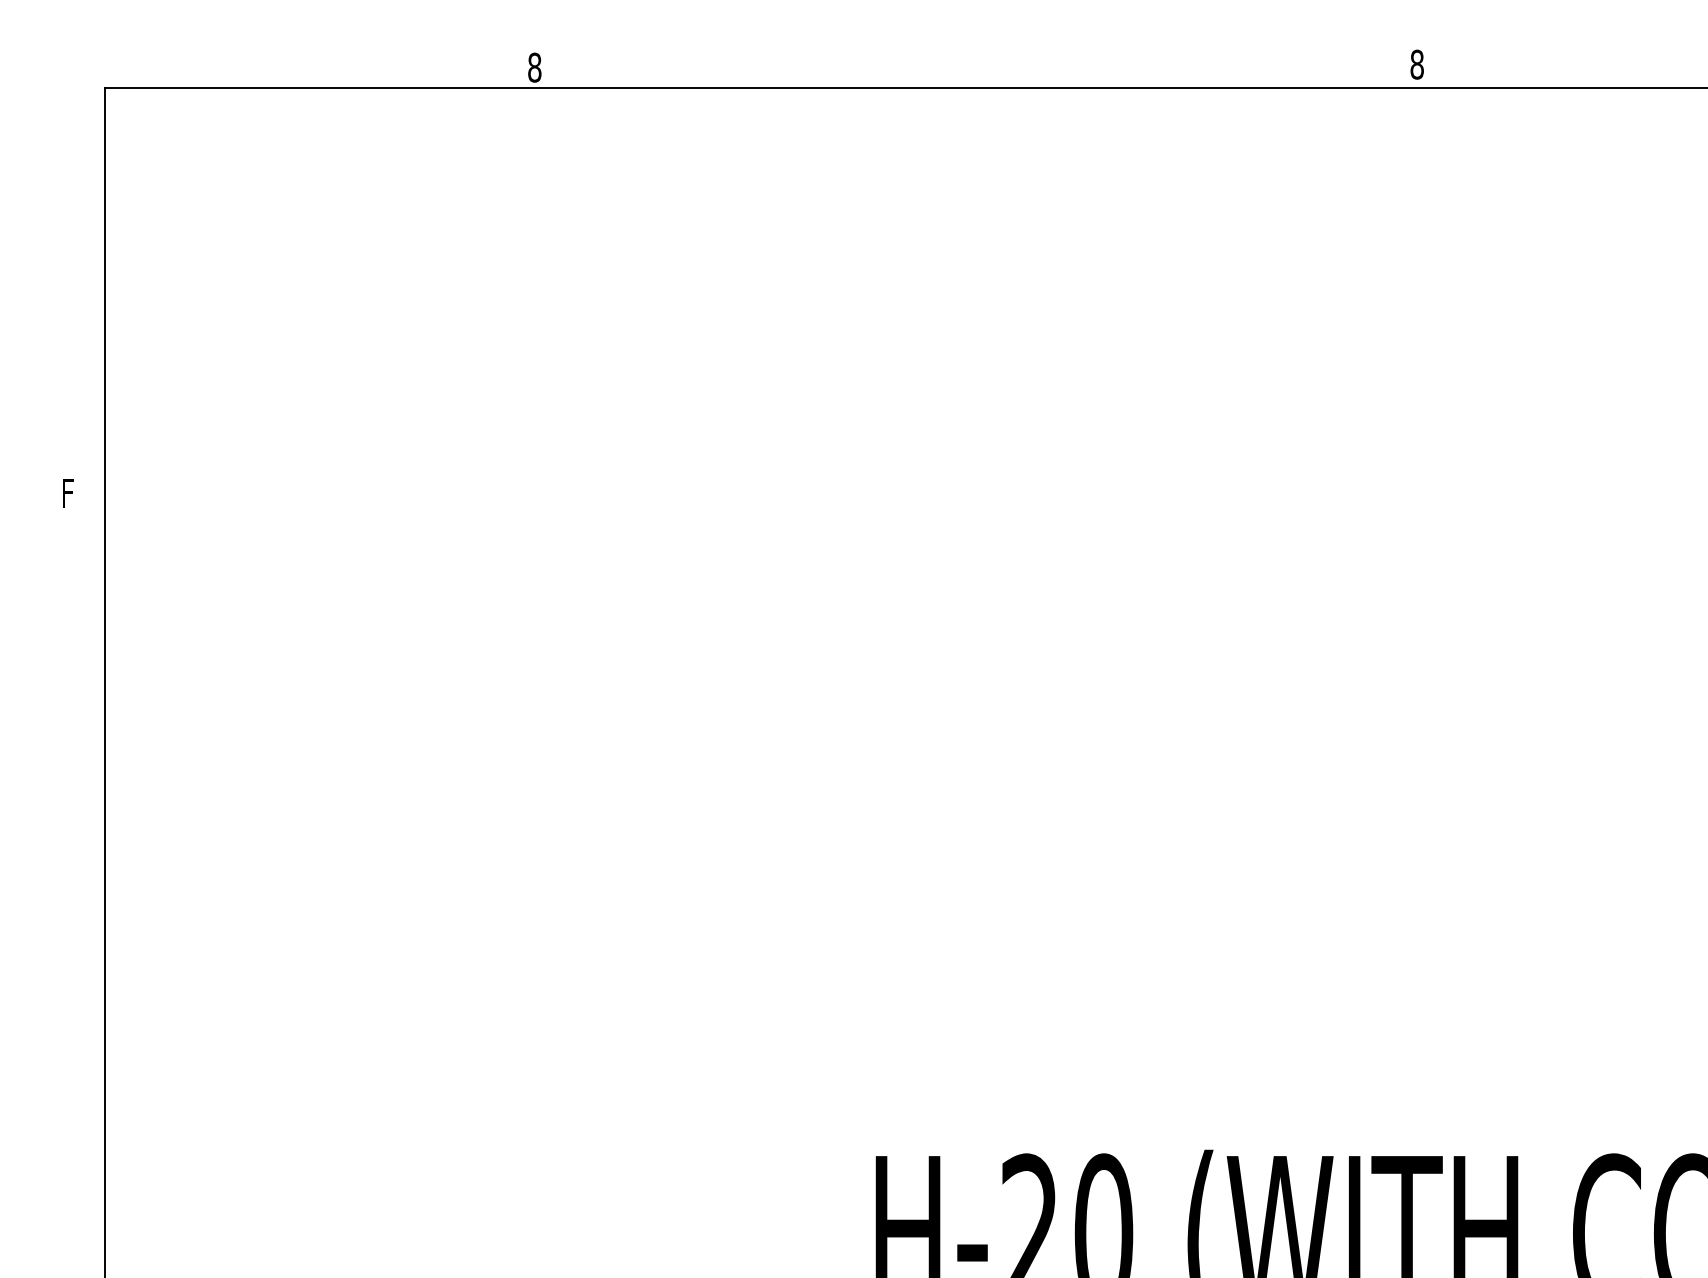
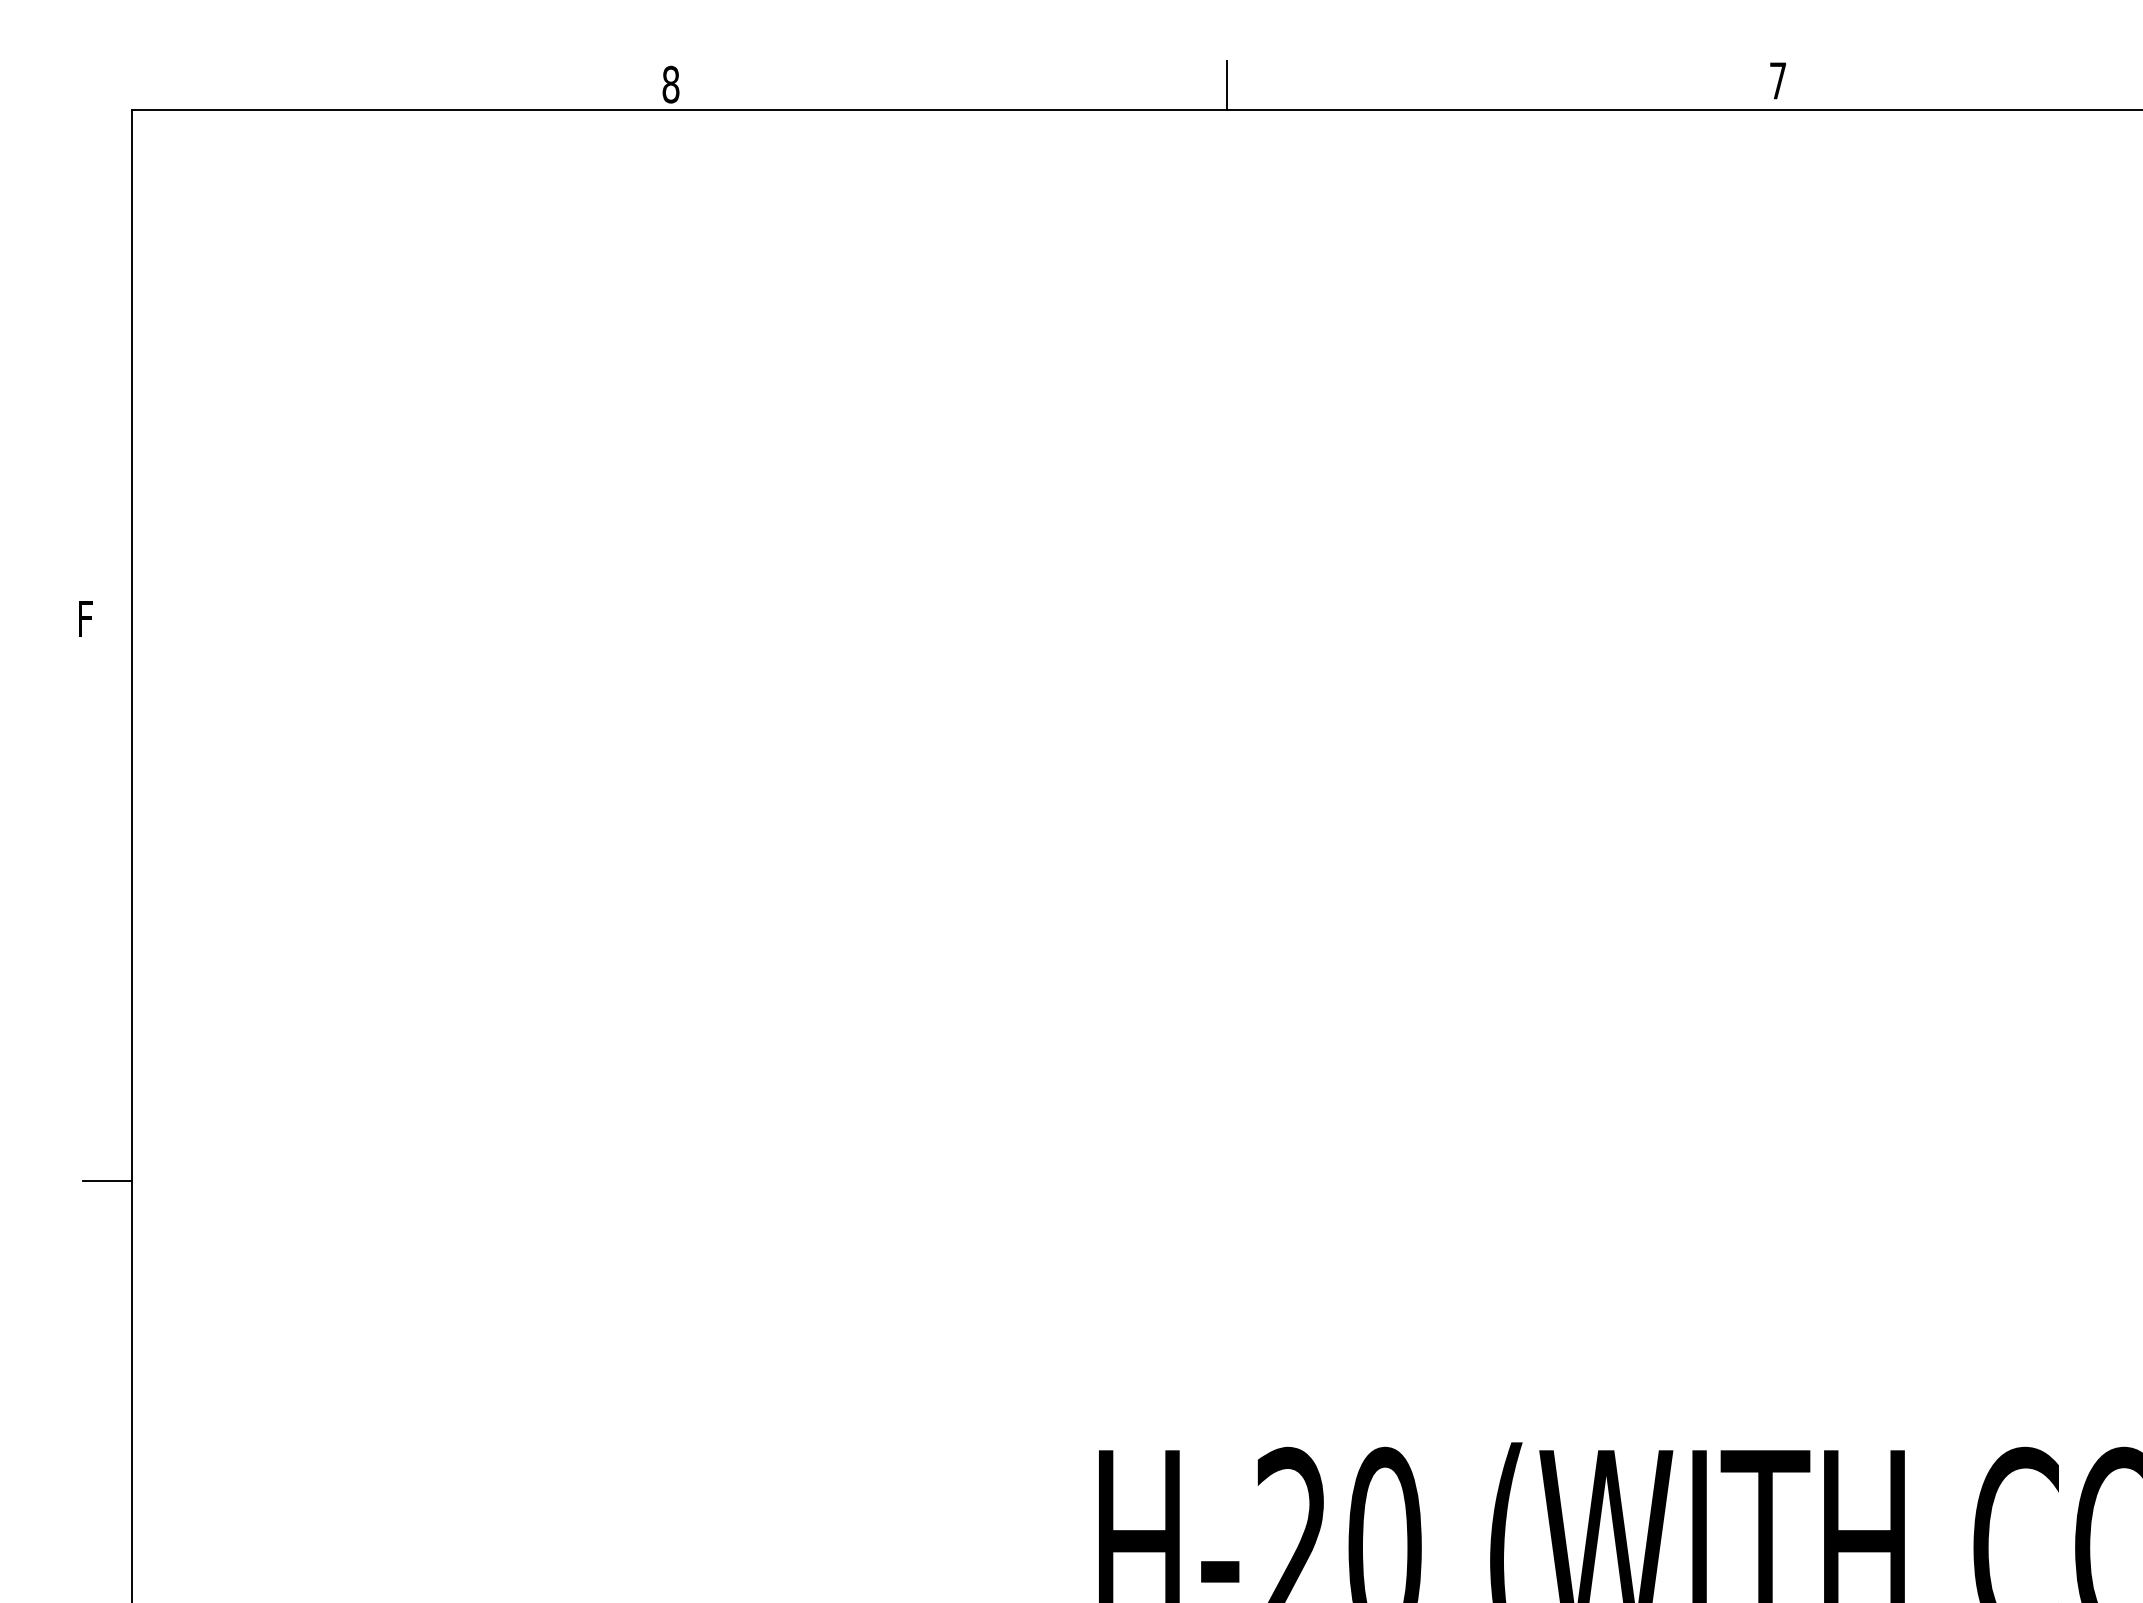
text: (1416, 64) -> (1777, 80), 8 -> 7
line: (978, 68) -> (1227, 85), added
line: (85, 941) -> (107, 1180), added

